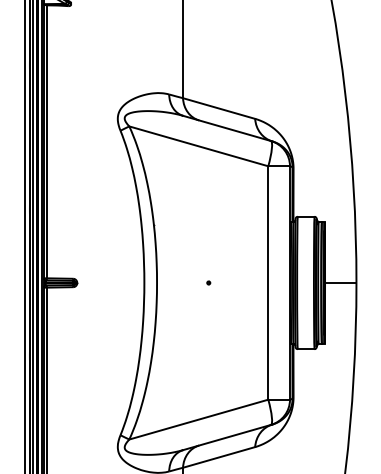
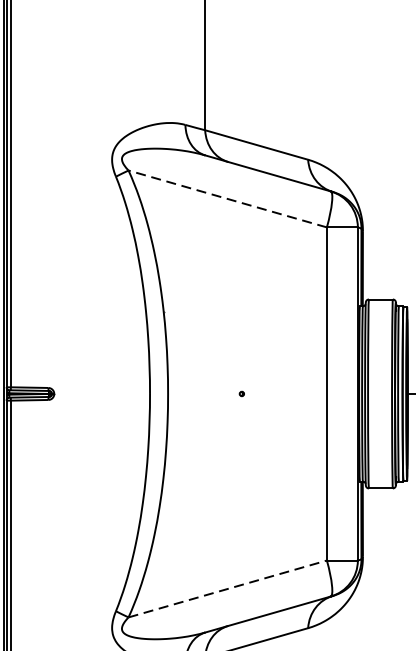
line: (198, 146) -> (227, 199), solid -> dashed
line: (199, 419) -> (228, 588), solid -> dashed

